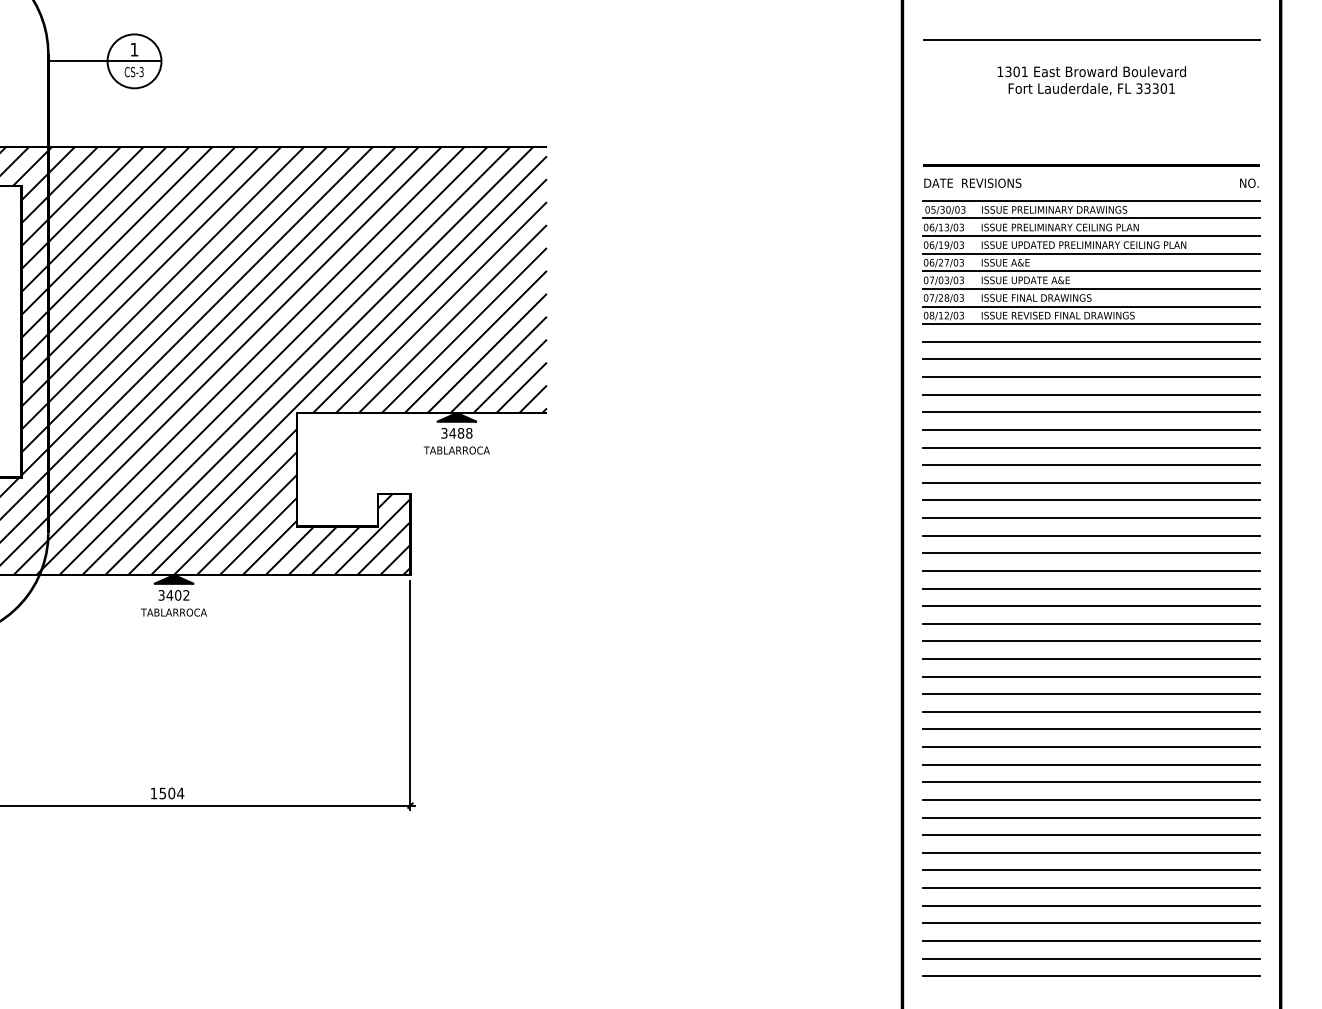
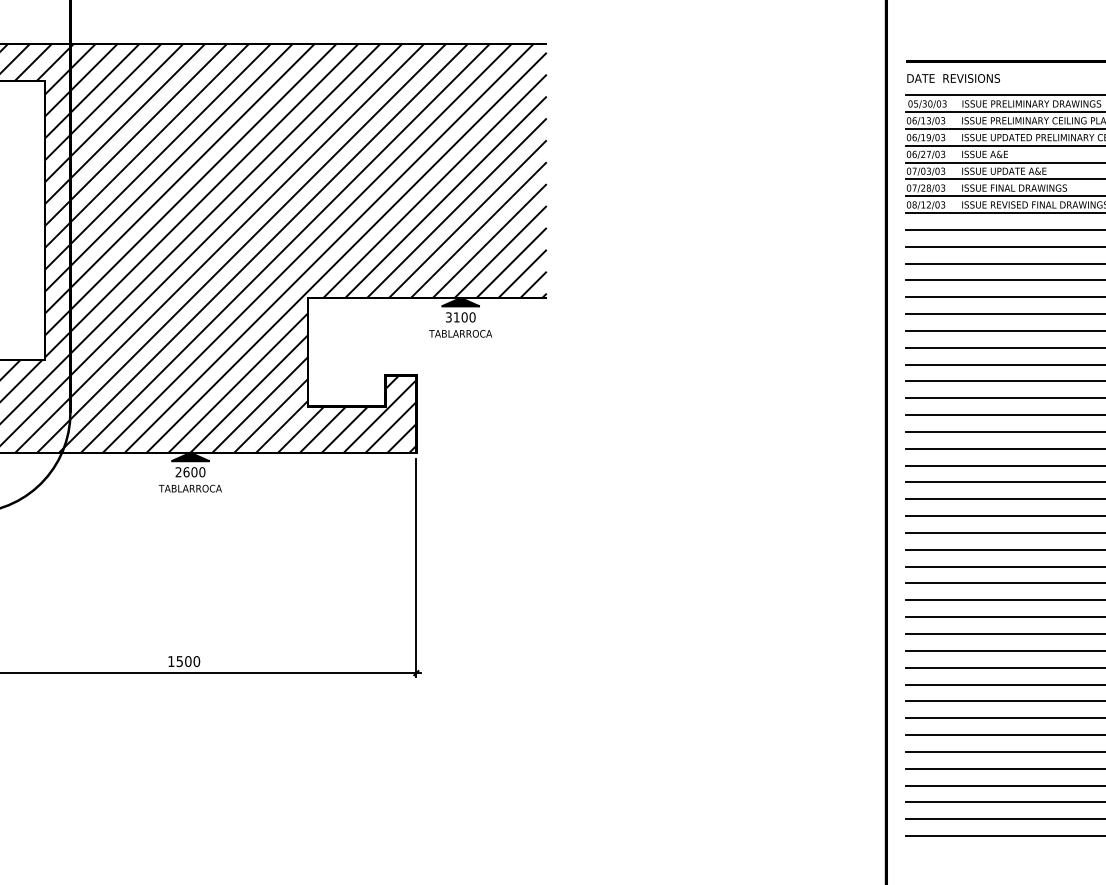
text: (460, 433) -> (464, 317), 3488 -> 3100
text: (173, 595) -> (189, 472), 3402 -> 2600
text: (180, 793) -> (196, 661), 1504 -> 1500

